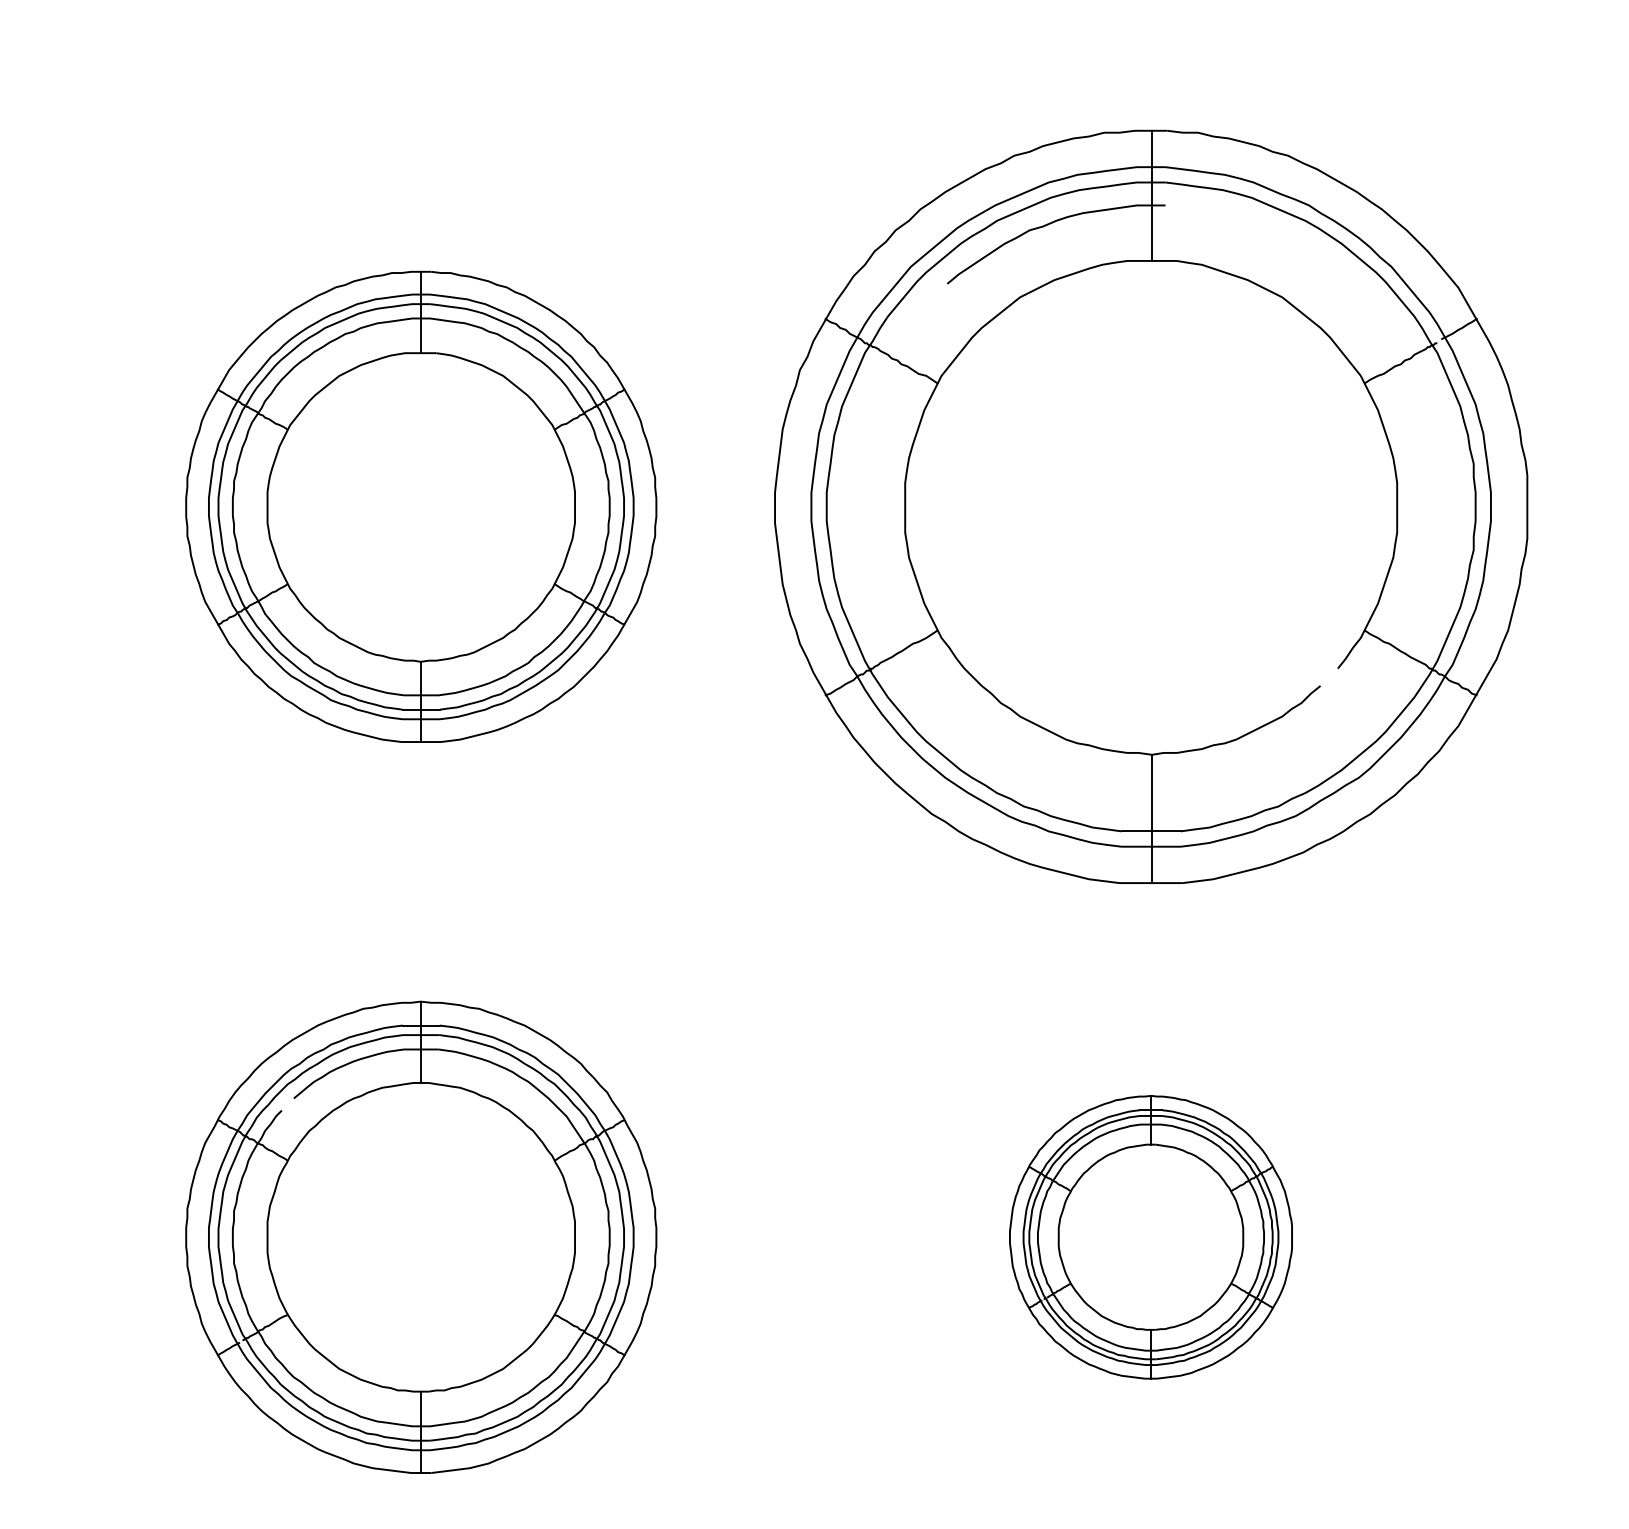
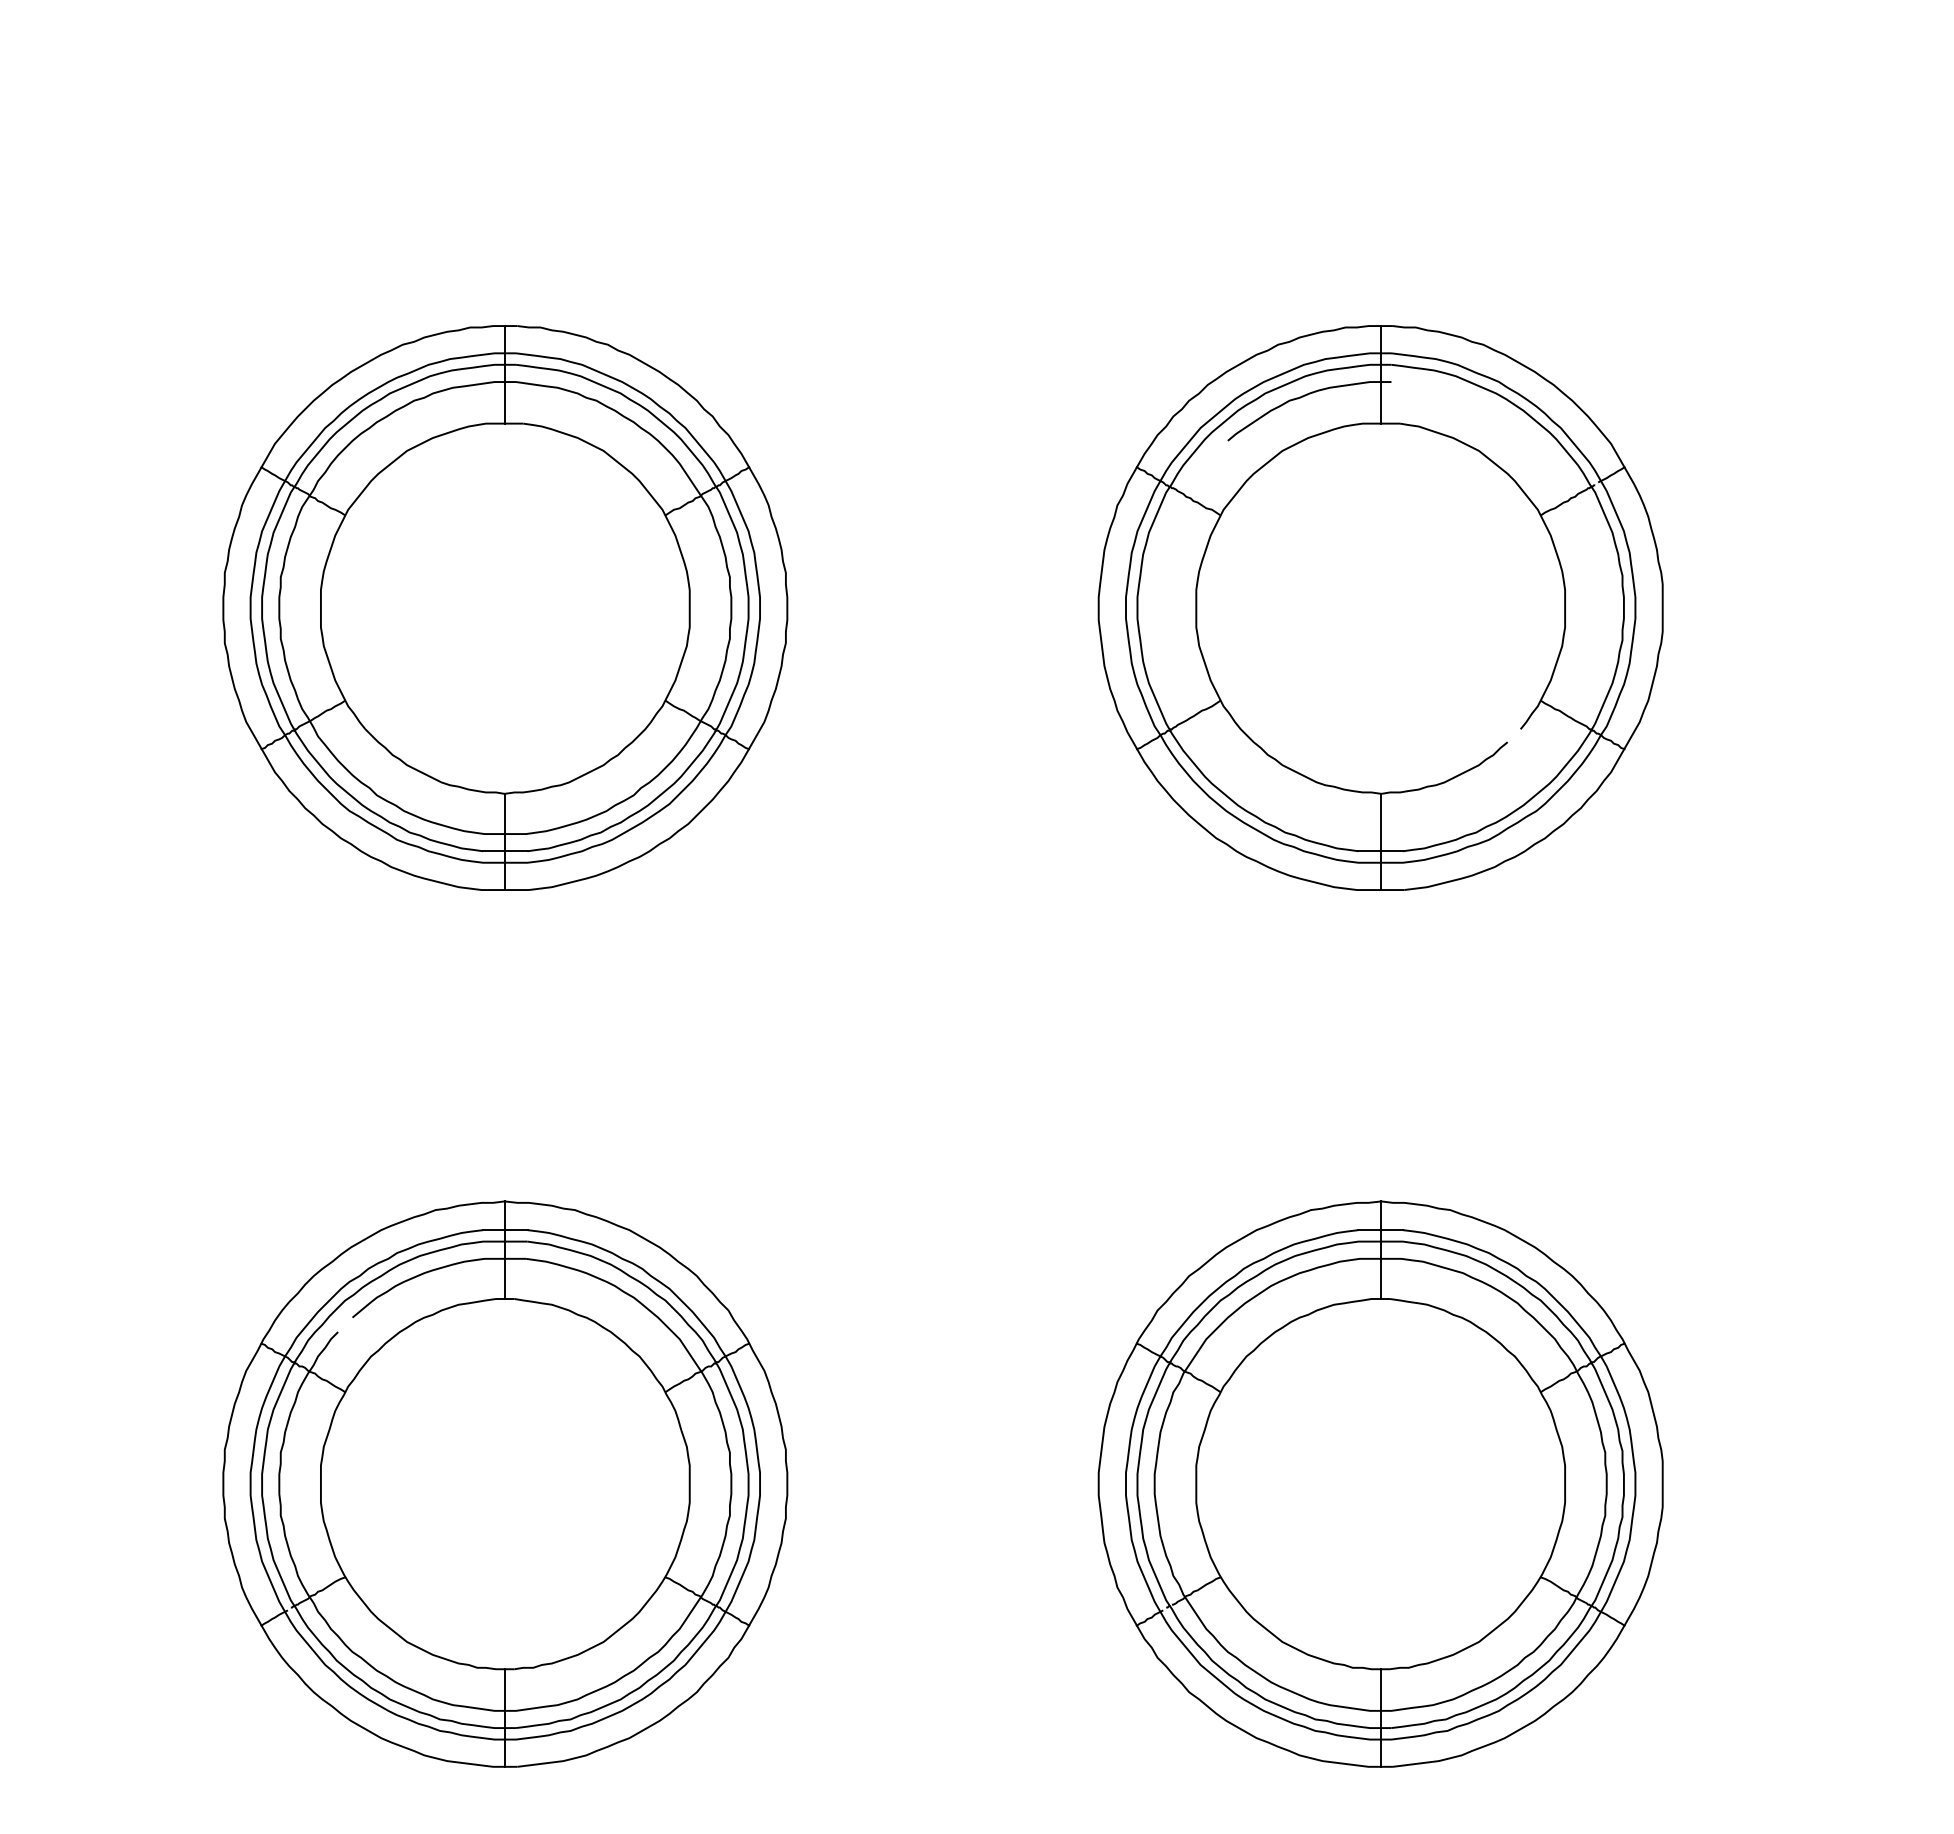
part: (1150, 506) -> (1380, 607), size x0.62
part: (1150, 1236) -> (1380, 1483), size x1.67

